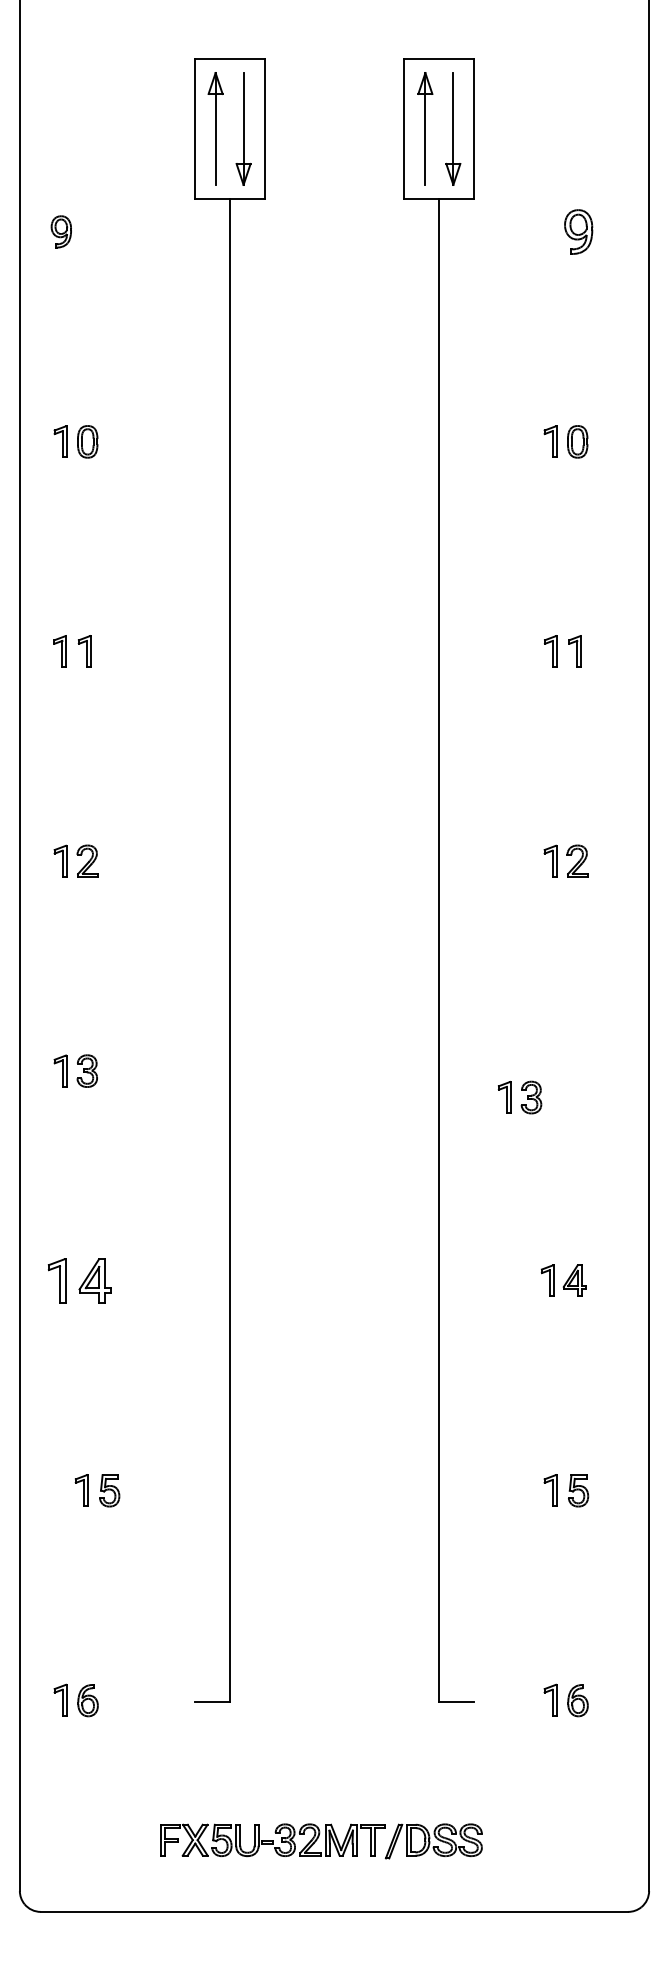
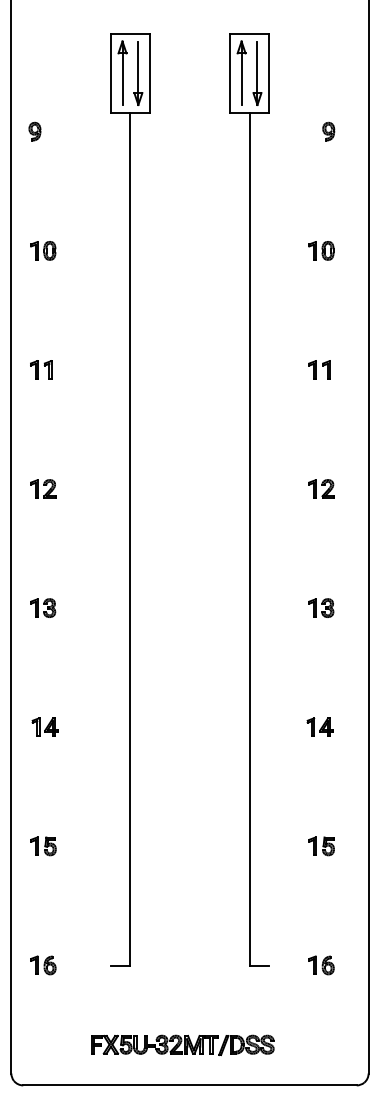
part: (578, 231) -> (328, 131), size x0.71
part: (520, 1096) -> (321, 607), moved
part: (78, 1279) -> (44, 726), size x0.71
part: (97, 1491) -> (43, 846), moved

